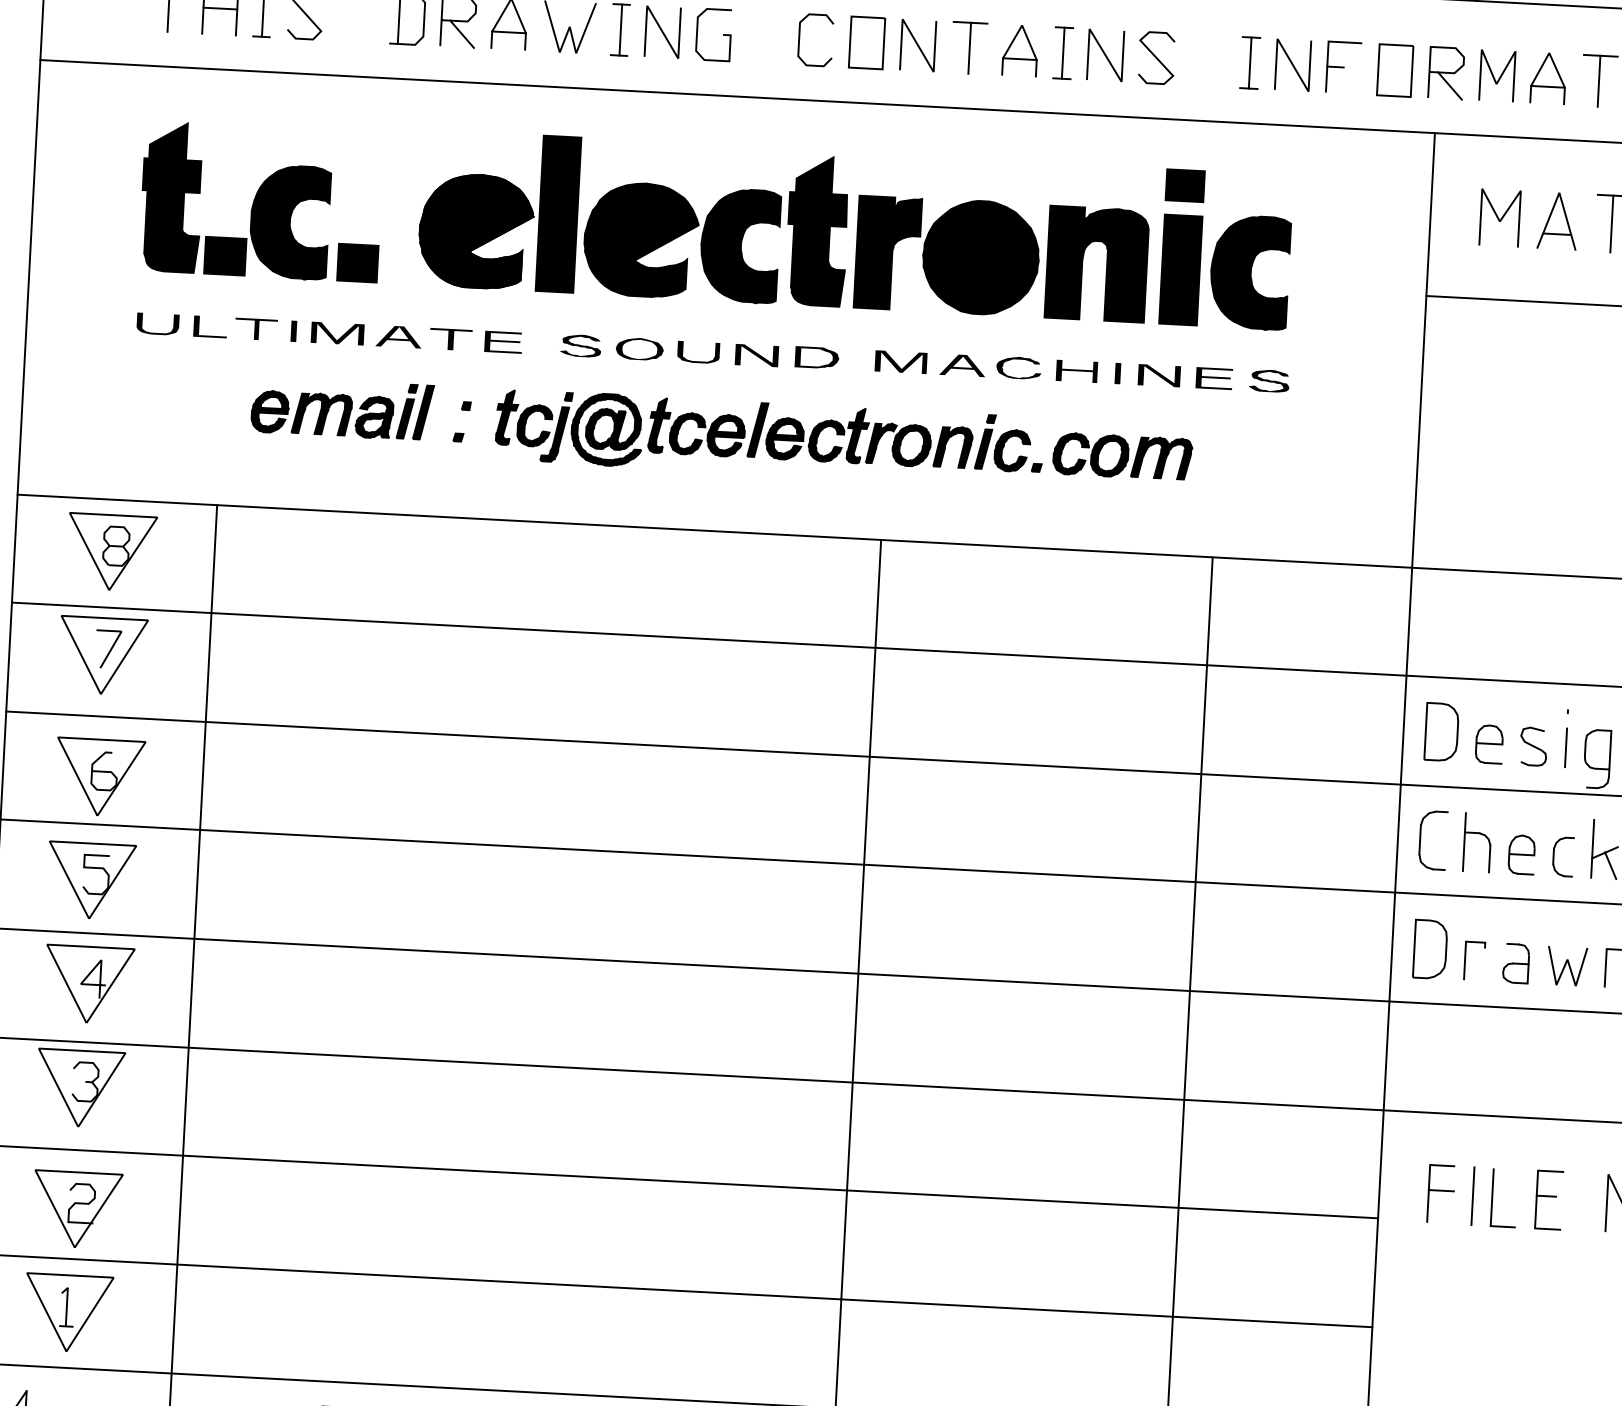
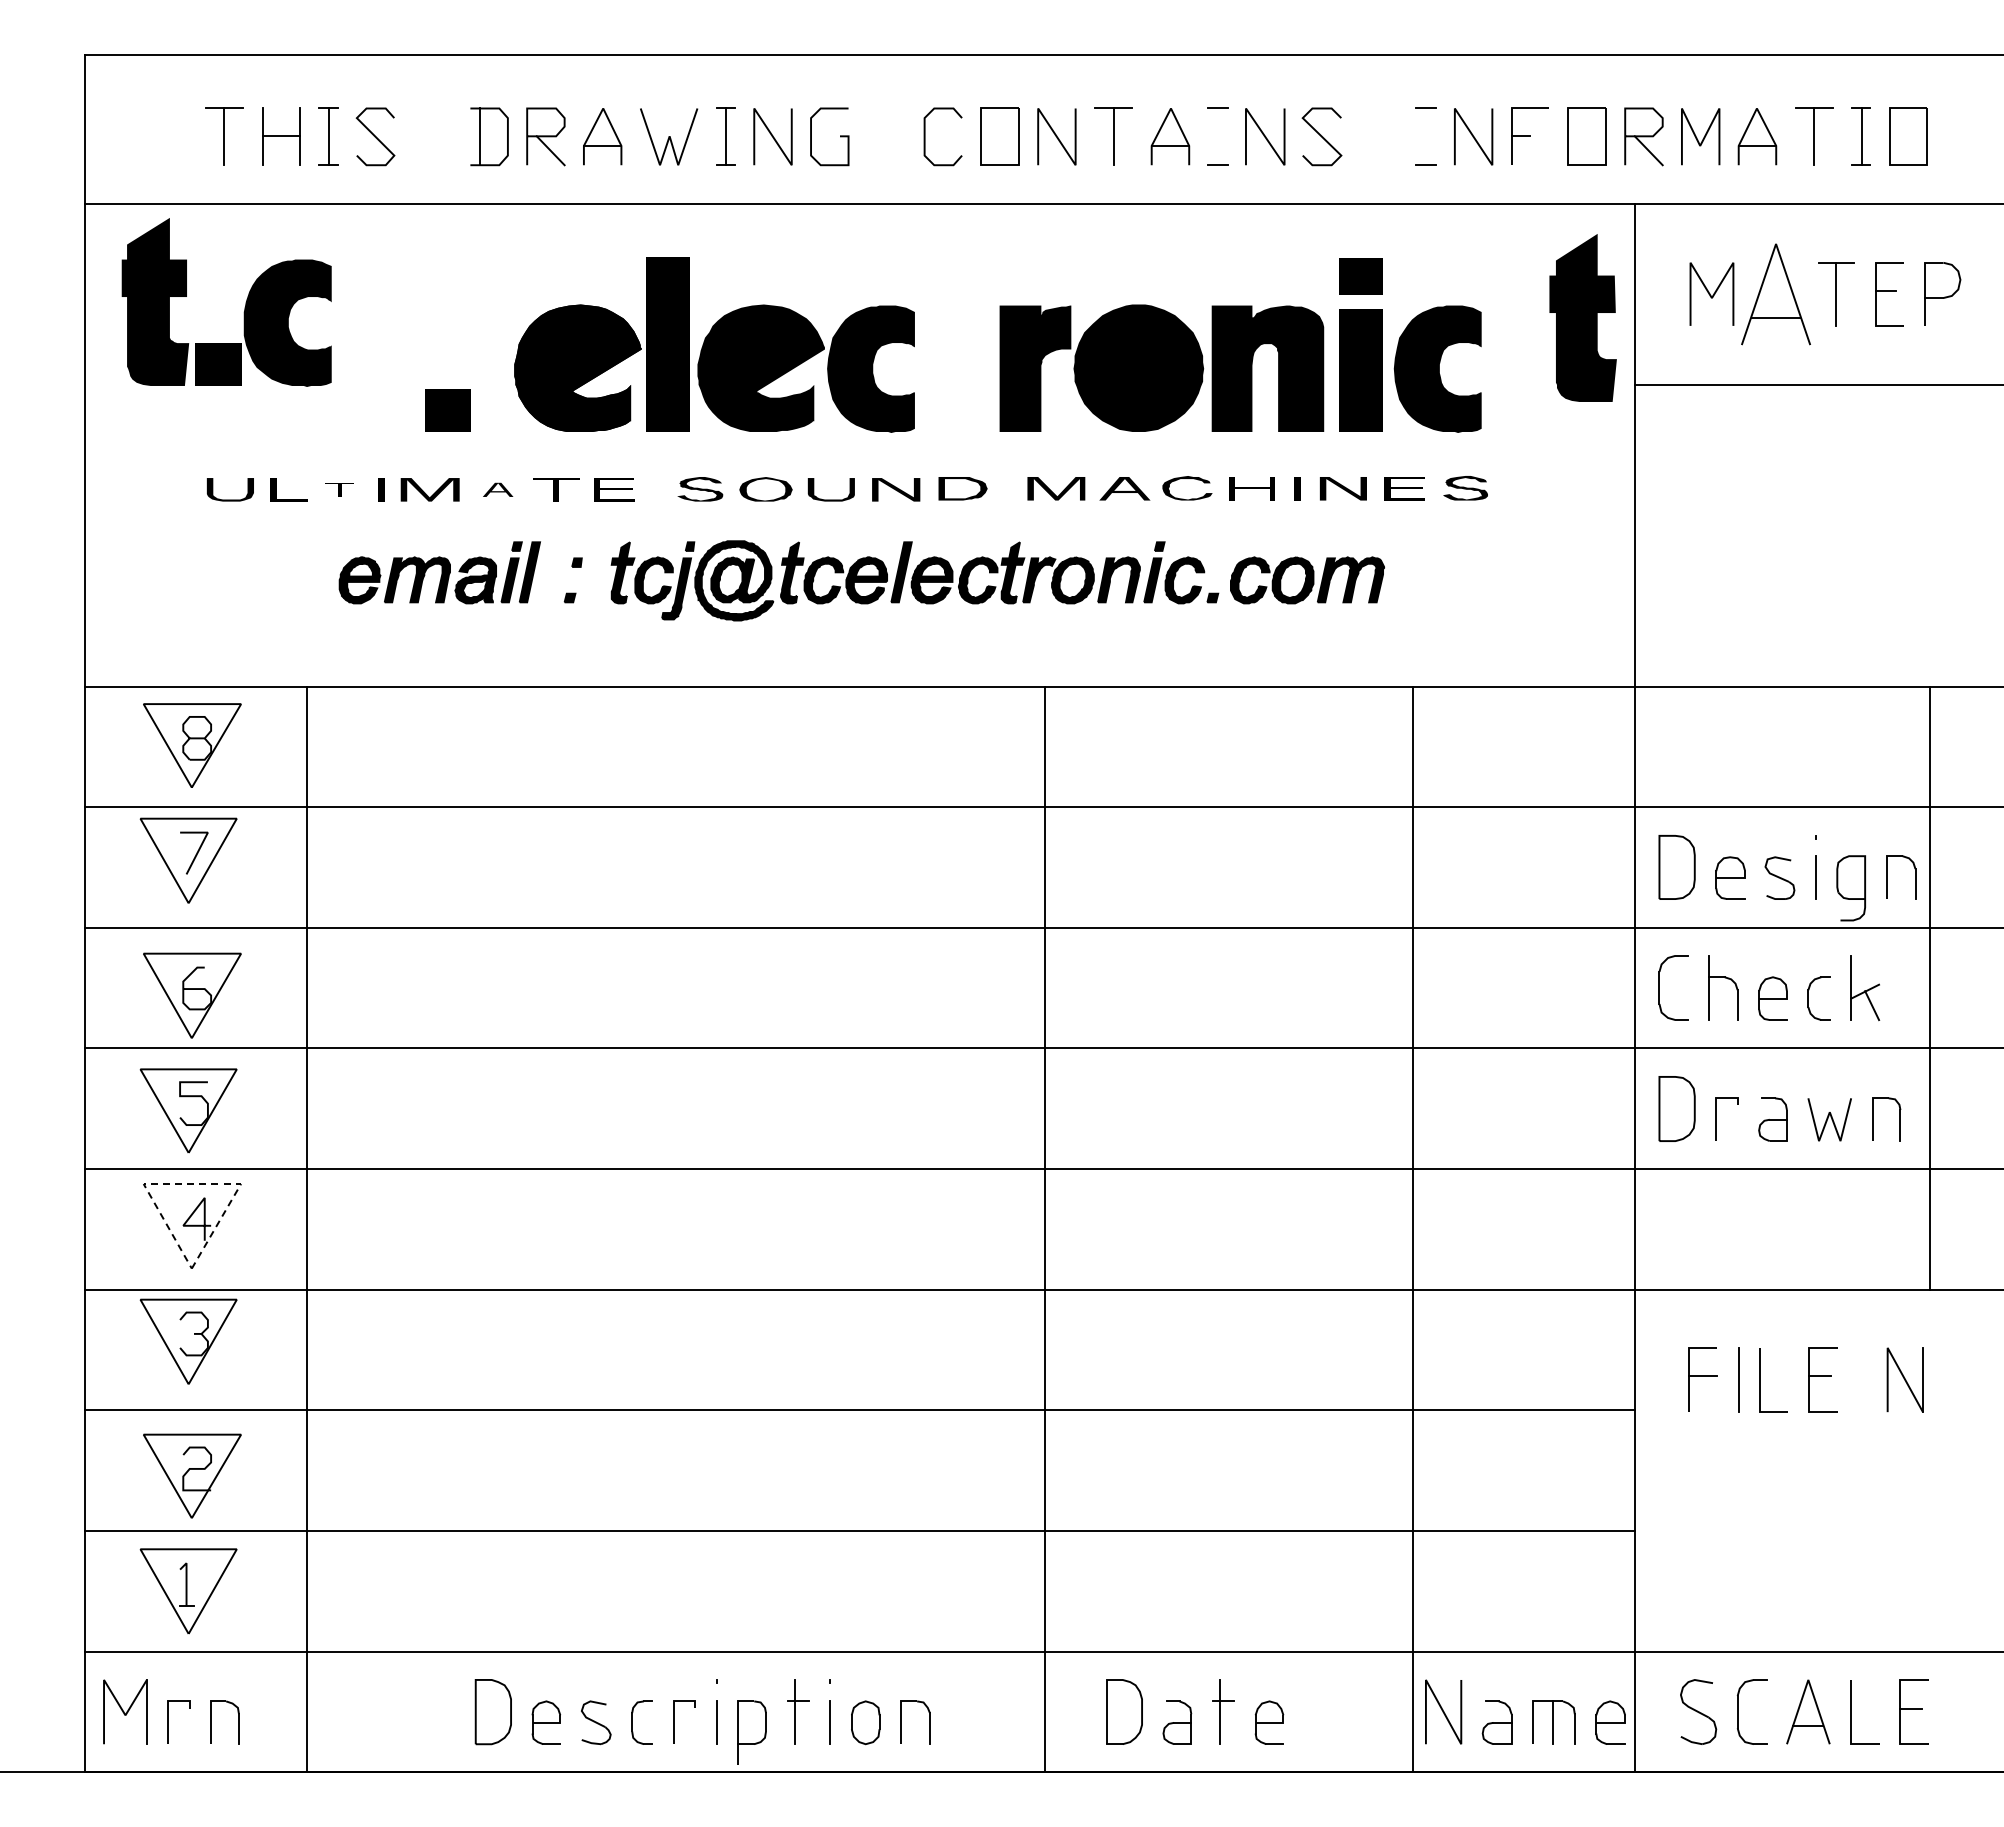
line: (1063, 52) -> (1218, 136), removed
line: (1249, 62) -> (1425, 136), removed
part: (251, 206) -> (244, 307), moved
part: (1558, 220) -> (1776, 293), size x1.6
part: (817, 230) -> (1582, 317), moved
part: (256, 329) -> (339, 489), size x0.6
part: (398, 336) -> (497, 489), size x0.6
line: (91, 946) -> (192, 1183), solid -> dashed

